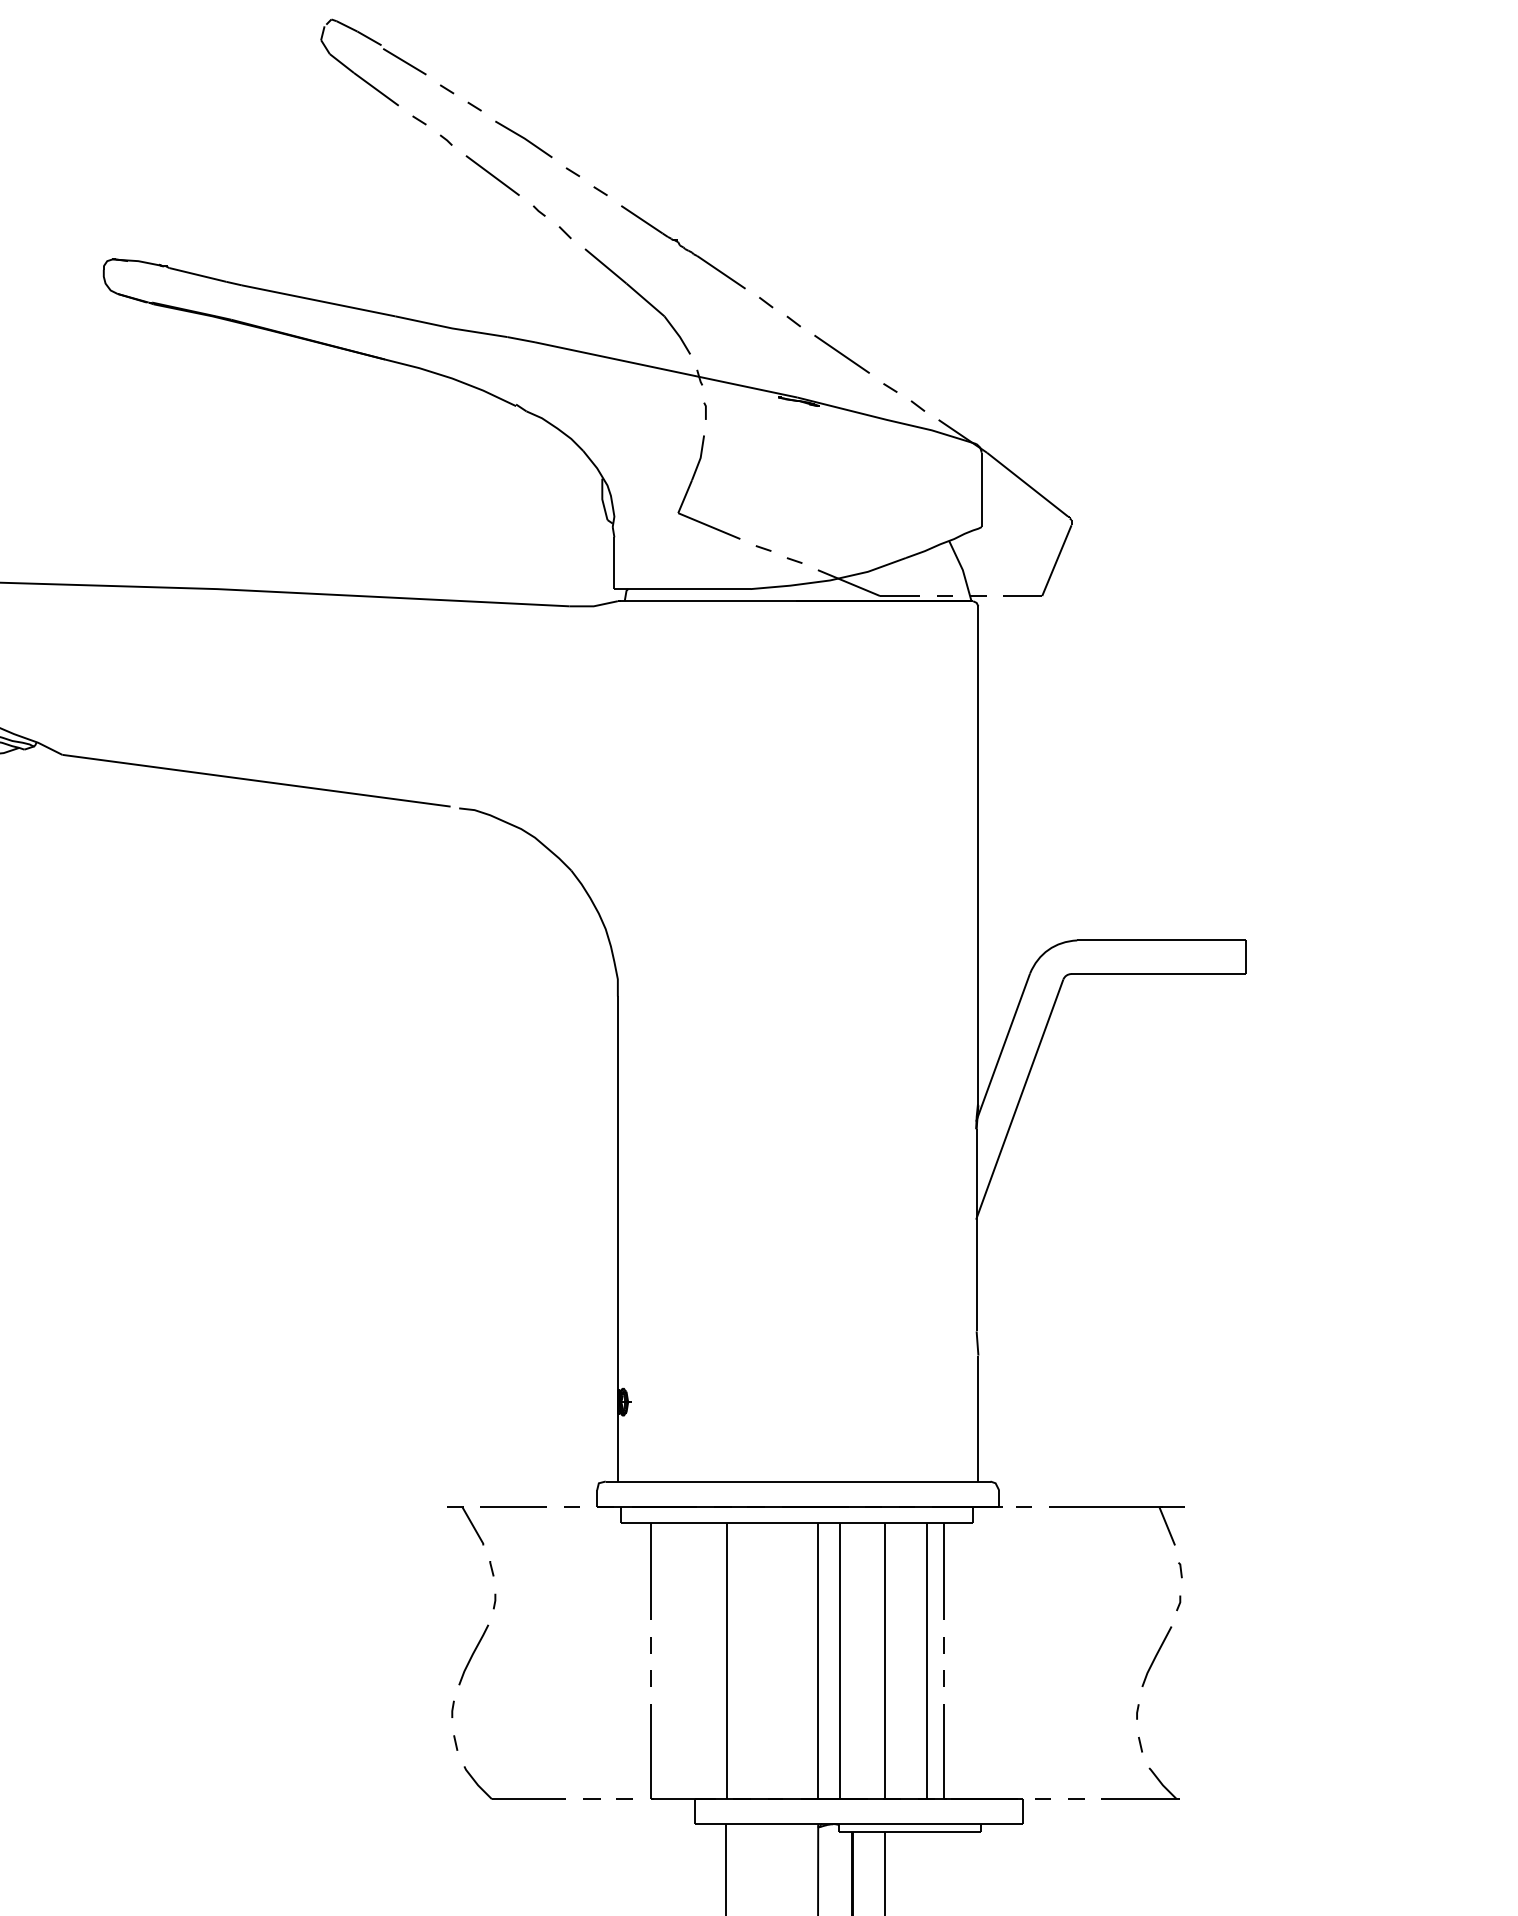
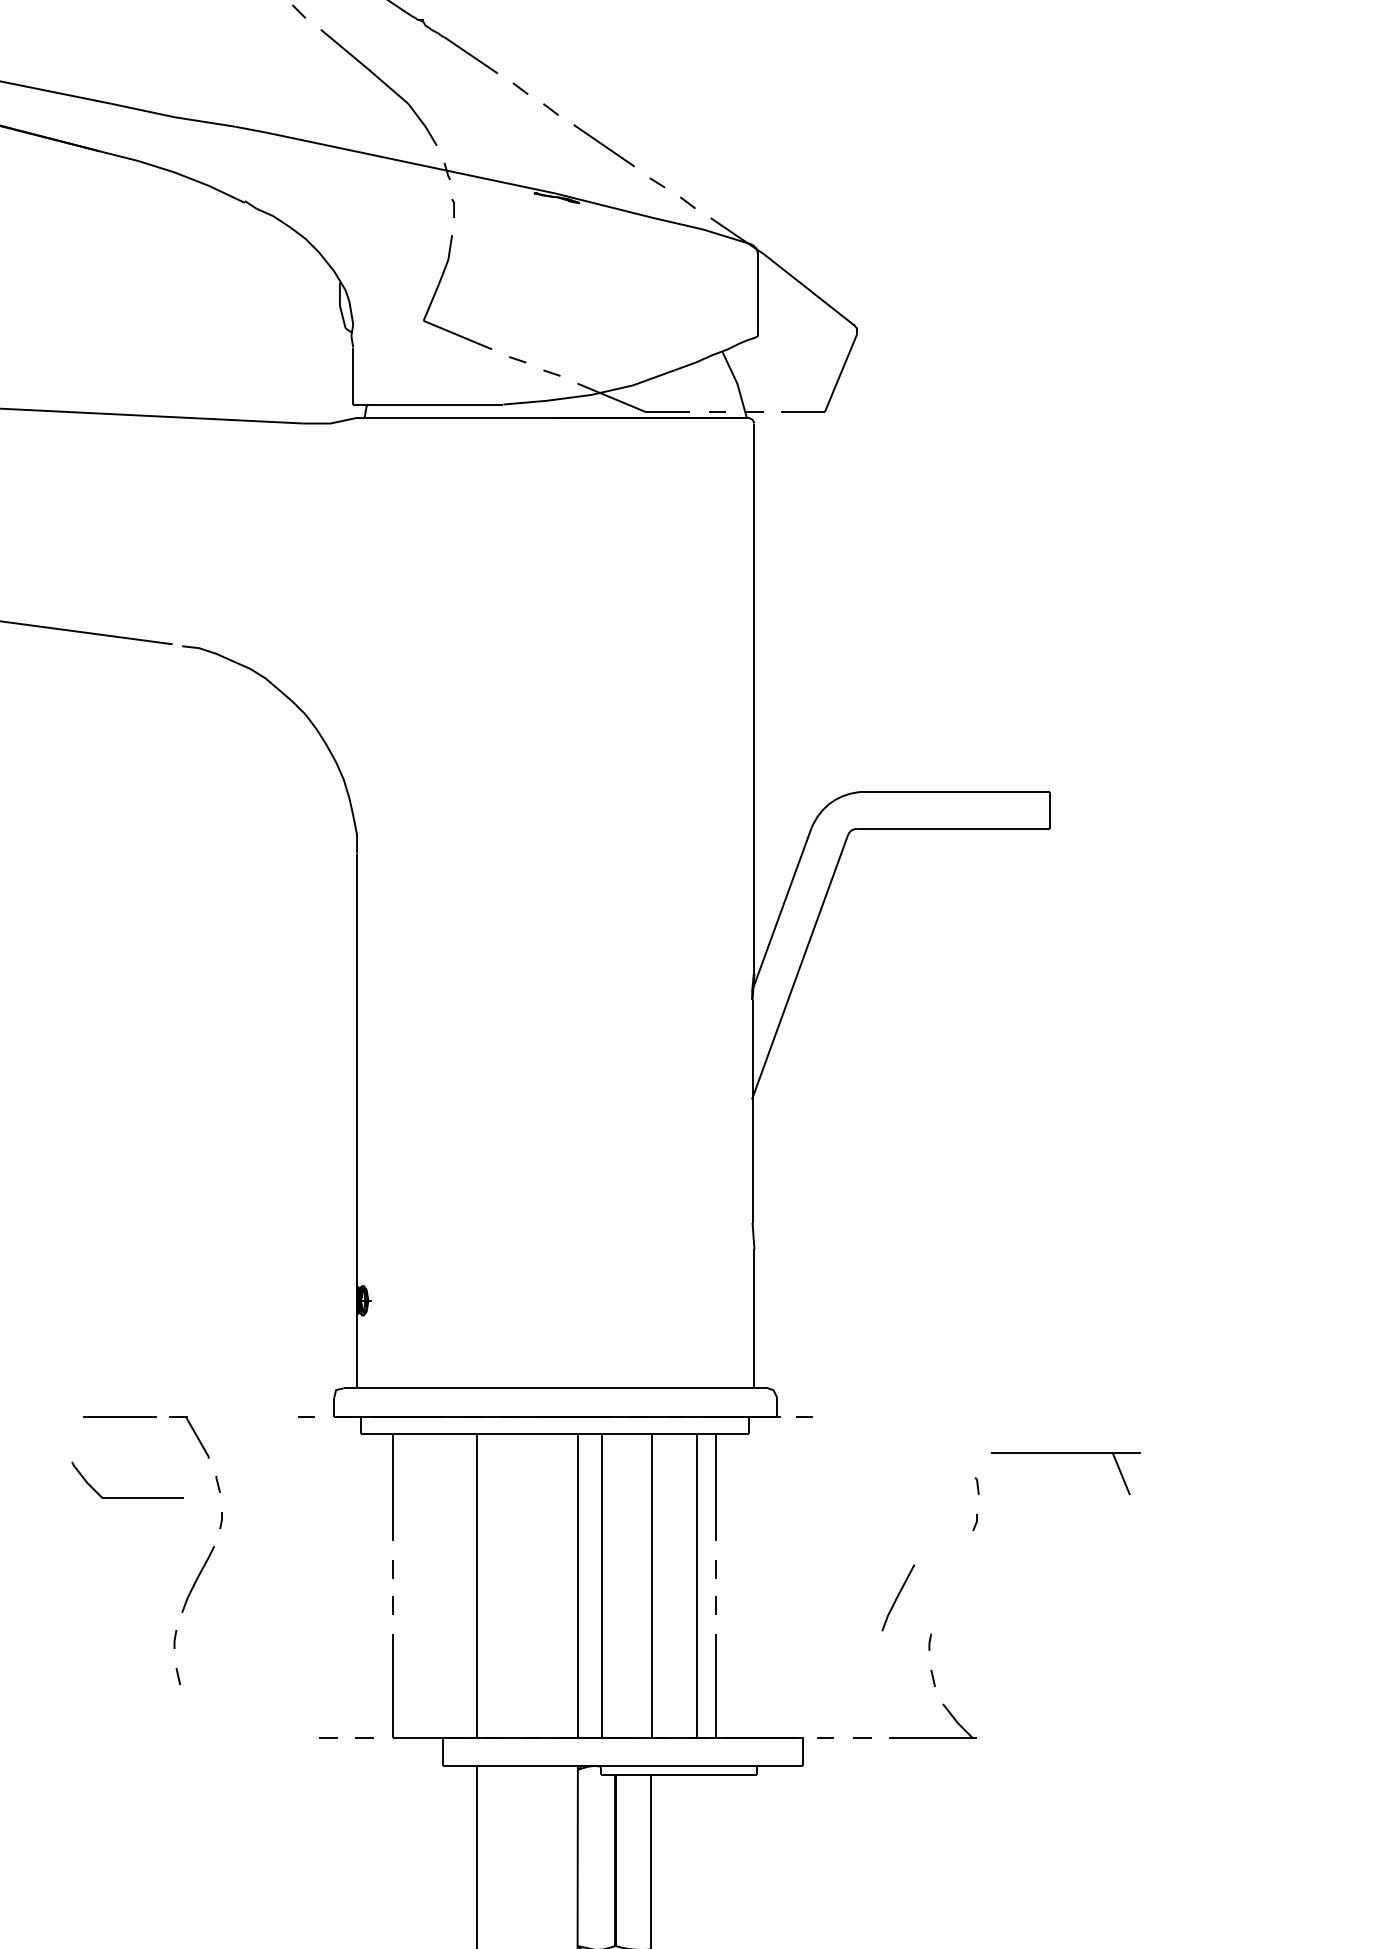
line: (513, 1506) -> (119, 1415), moved
part: (1116, 1507) -> (1065, 1453), moved
line: (1156, 1656) -> (897, 1597), moved
part: (514, 1798) -> (127, 1497), moved

